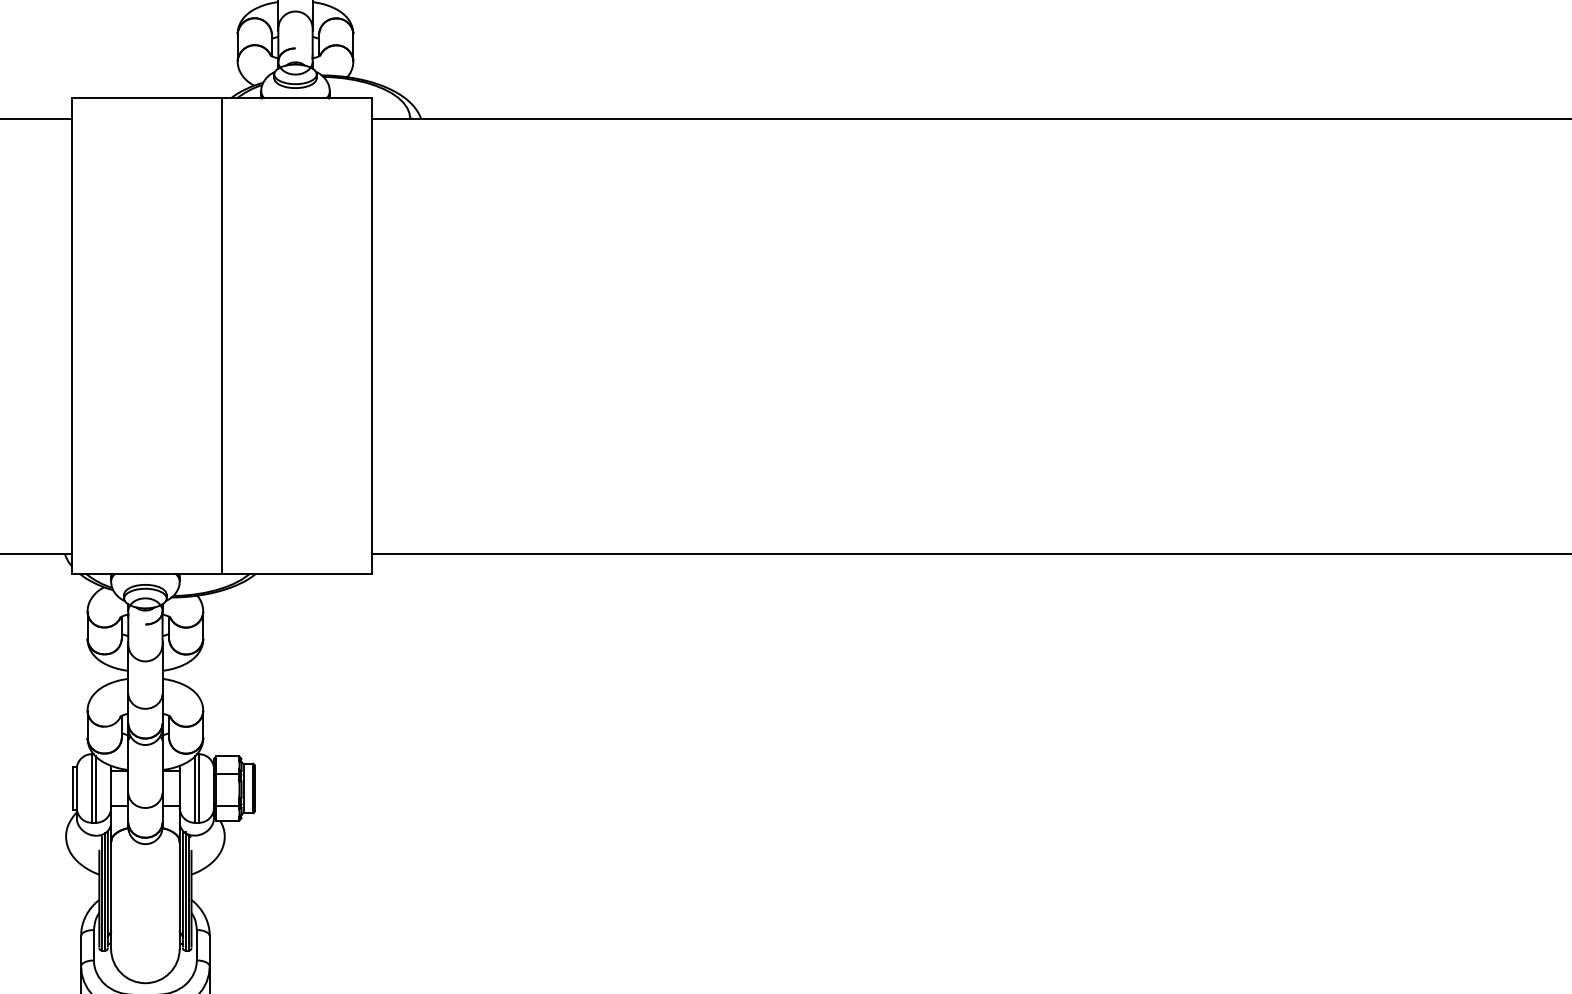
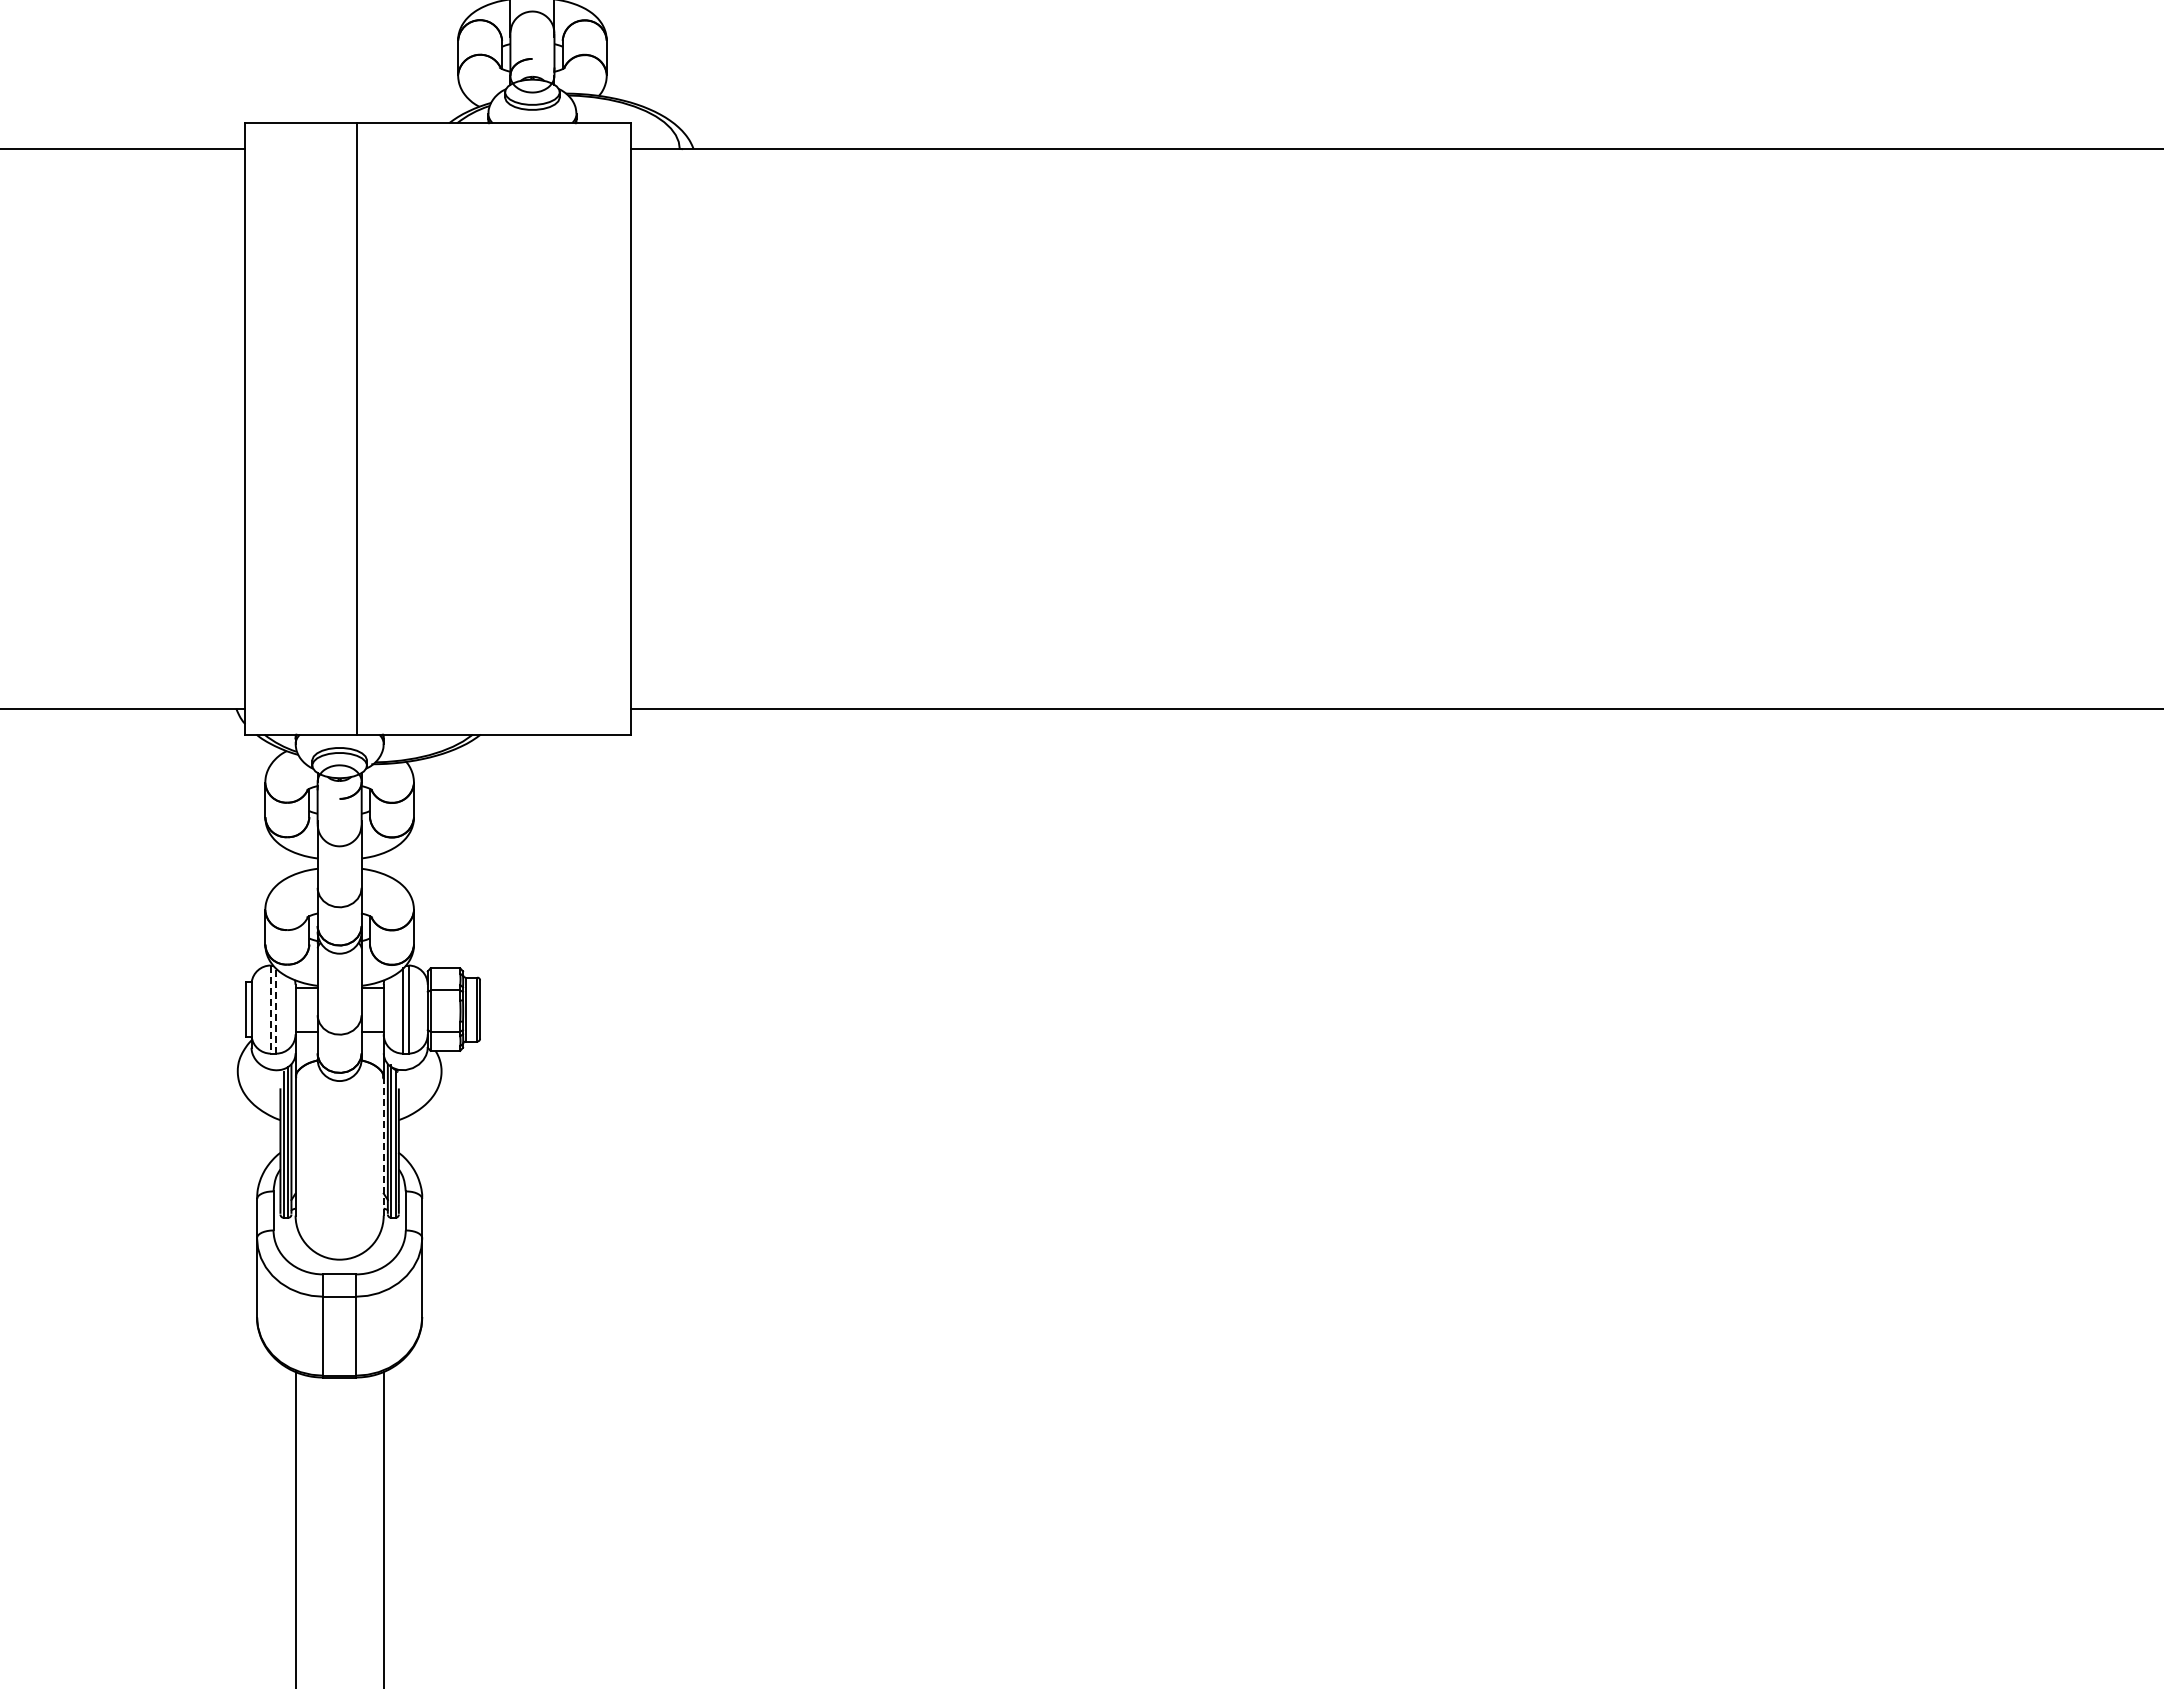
line: (222, 336) -> (357, 428), moved
line: (91, 789) -> (270, 1010), solid -> dashed
line: (96, 789) -> (276, 1010), solid -> dashed
line: (179, 895) -> (383, 1146), solid -> dashed

